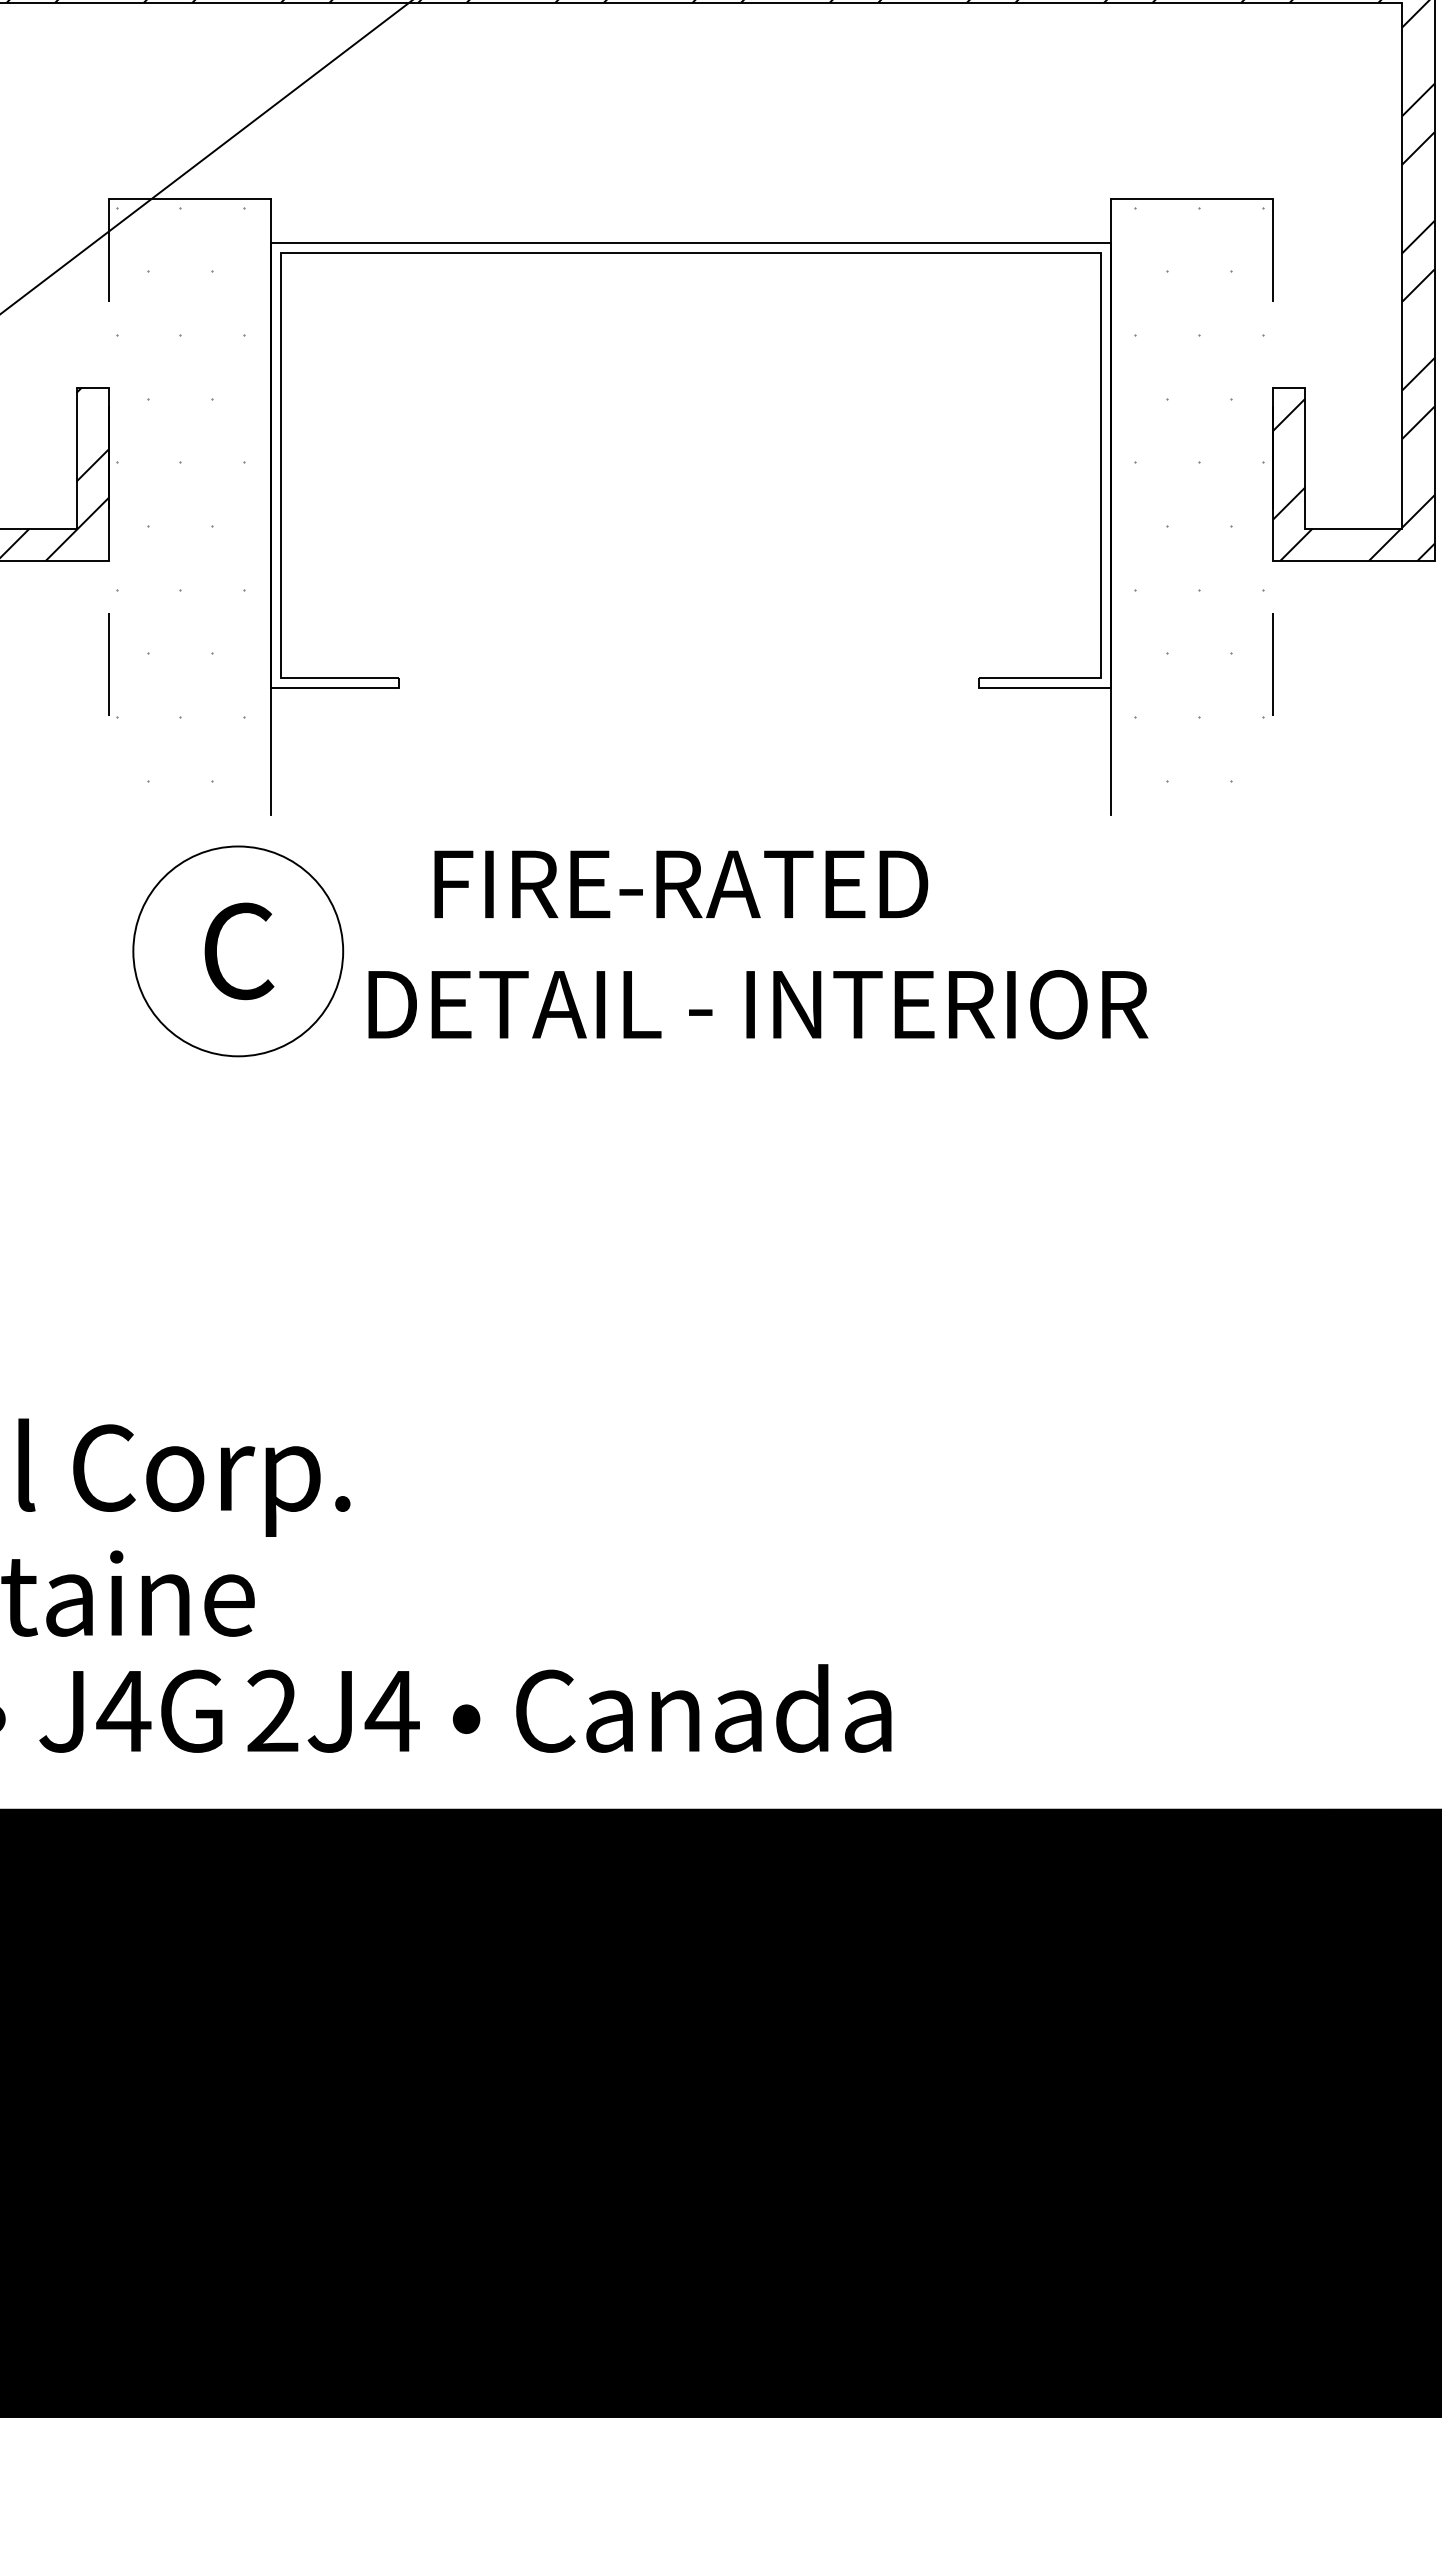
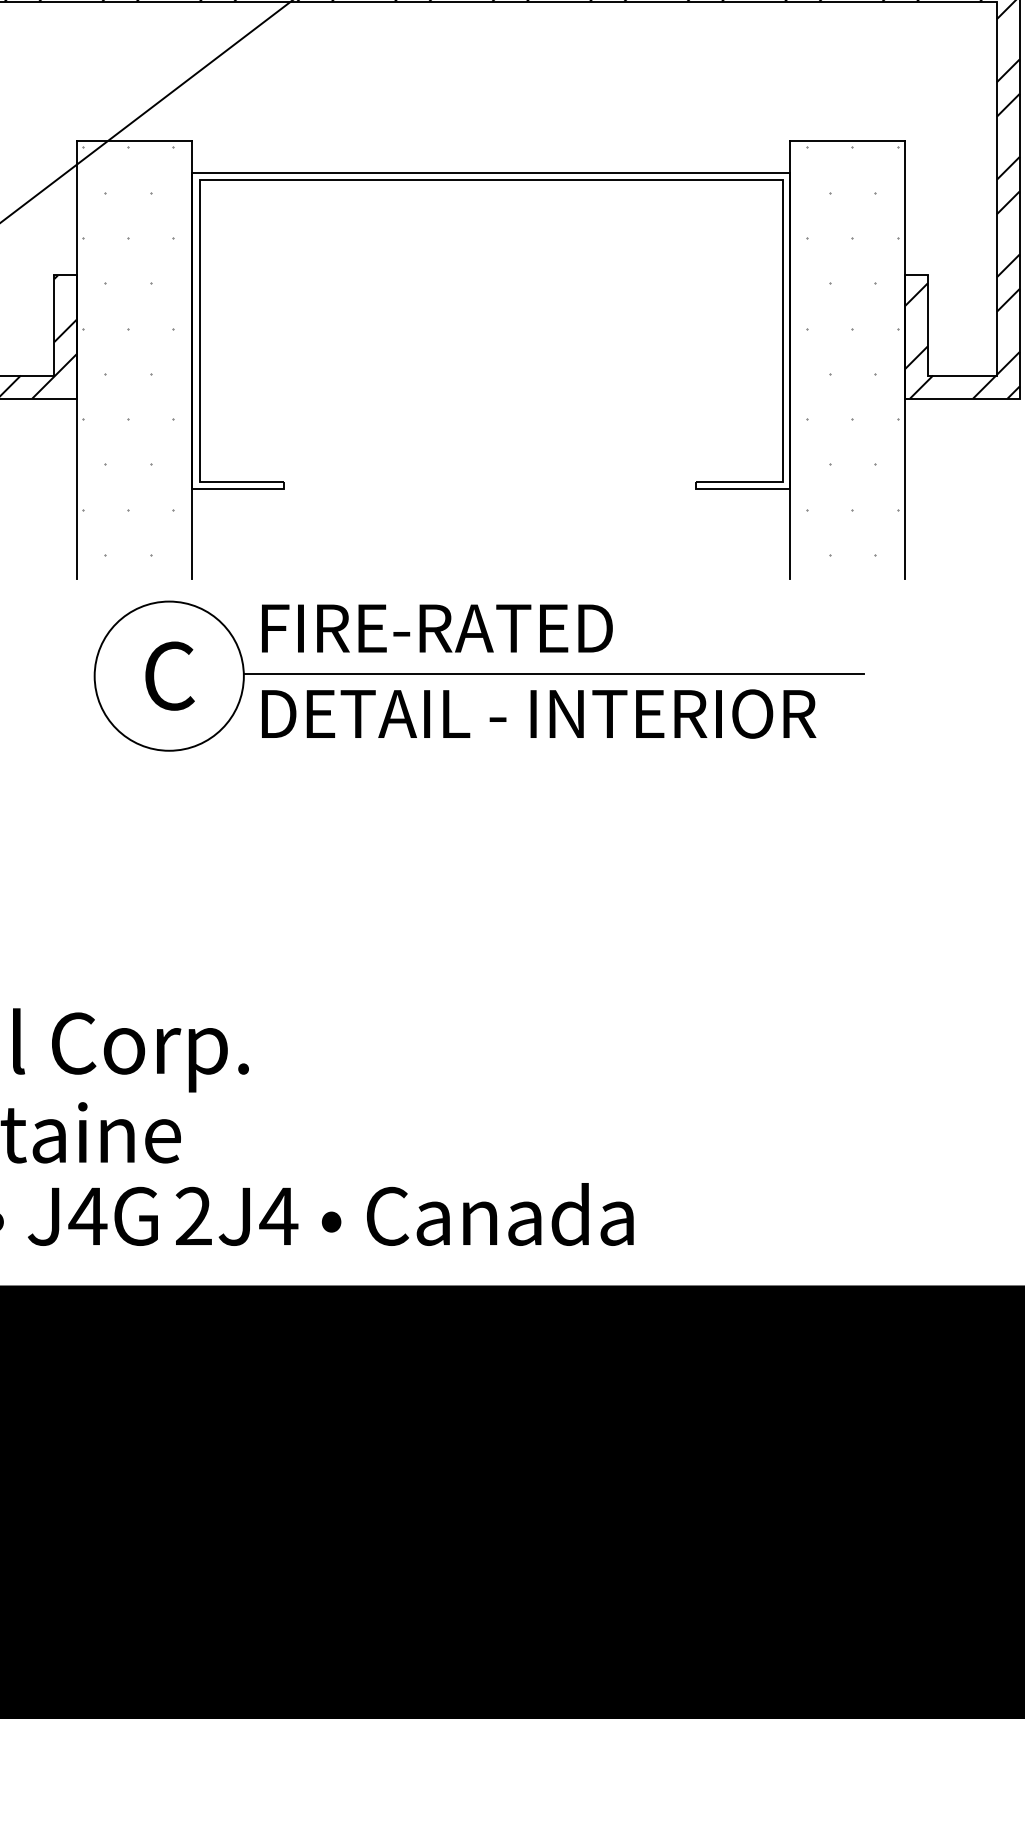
line: (108, 506) -> (77, 359), dashed -> solid
line: (1272, 506) -> (904, 359), dashed -> solid
text: (681, 883) -> (437, 627), moved
line: (778, 948) -> (553, 674), added

